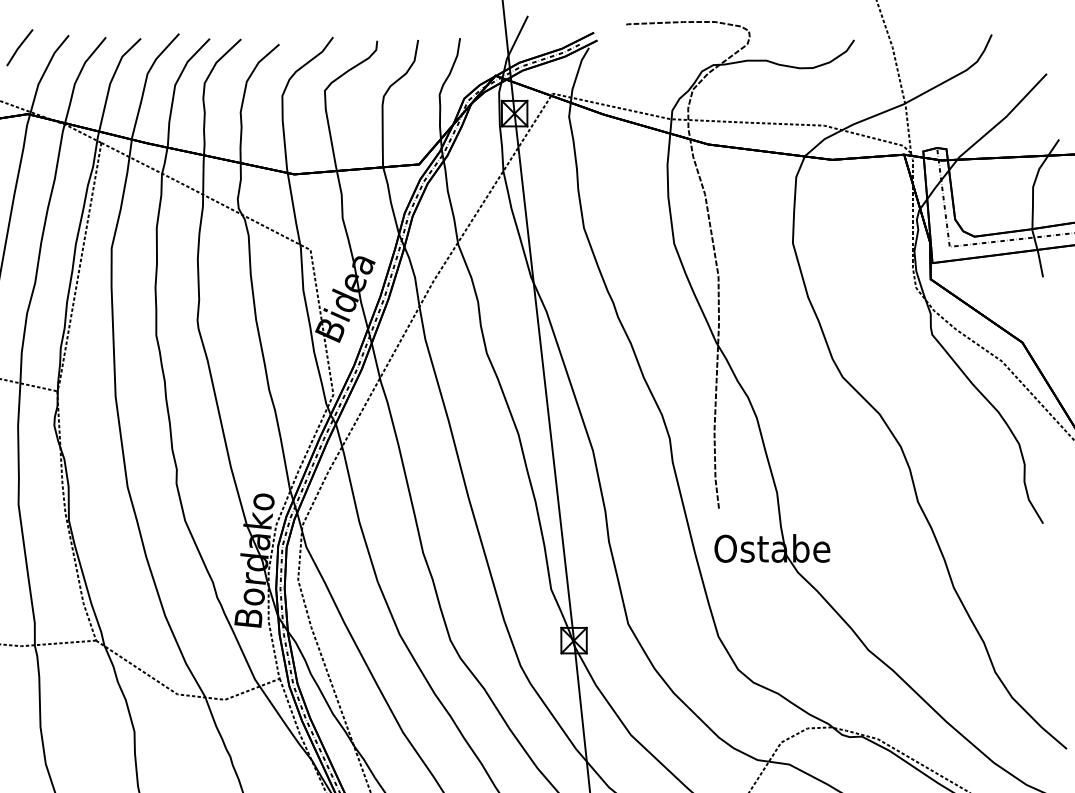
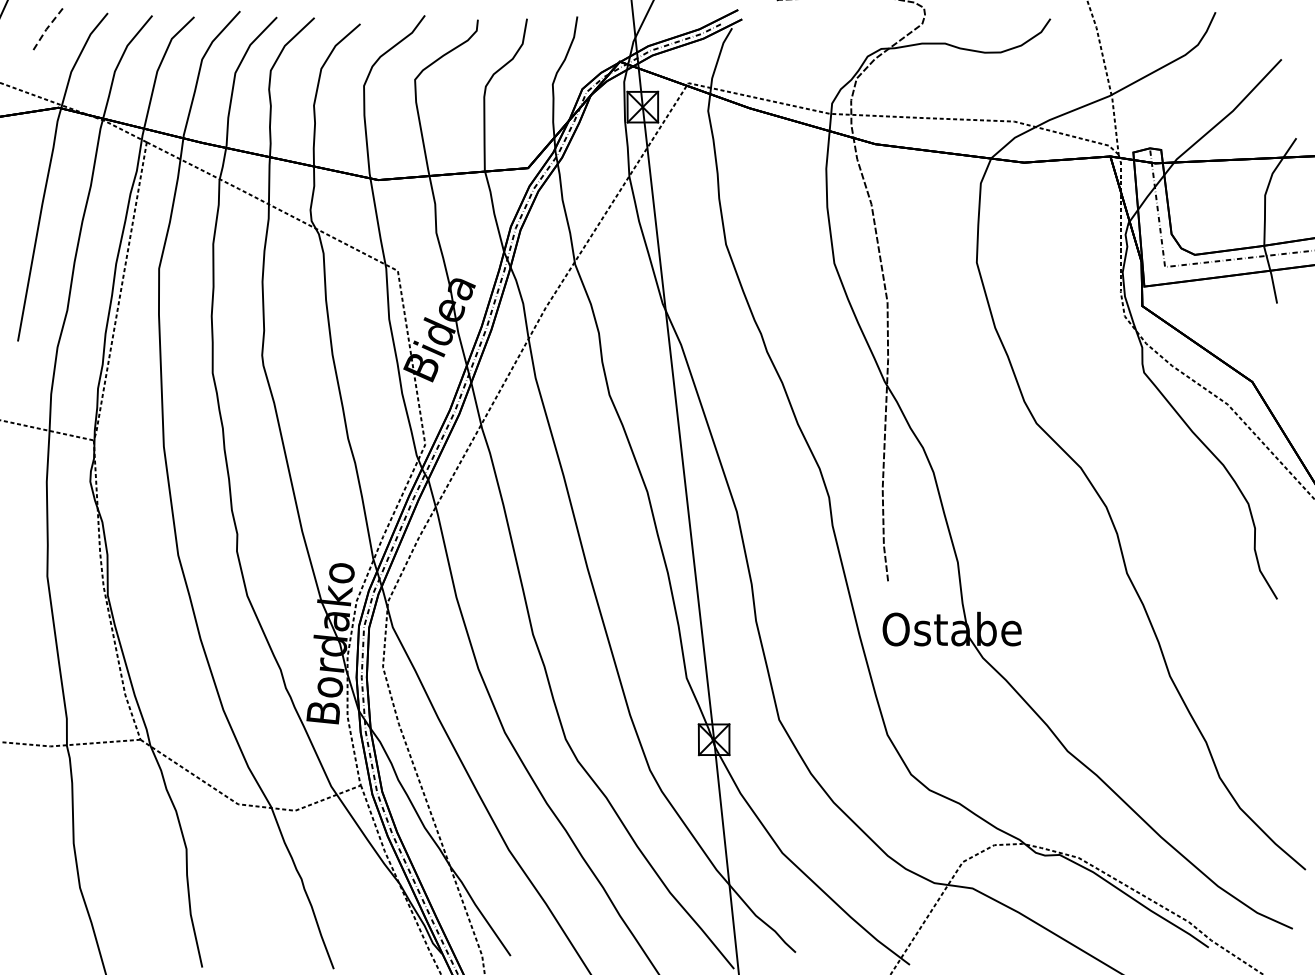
line: (18, 47) -> (47, 27), solid -> dashed

